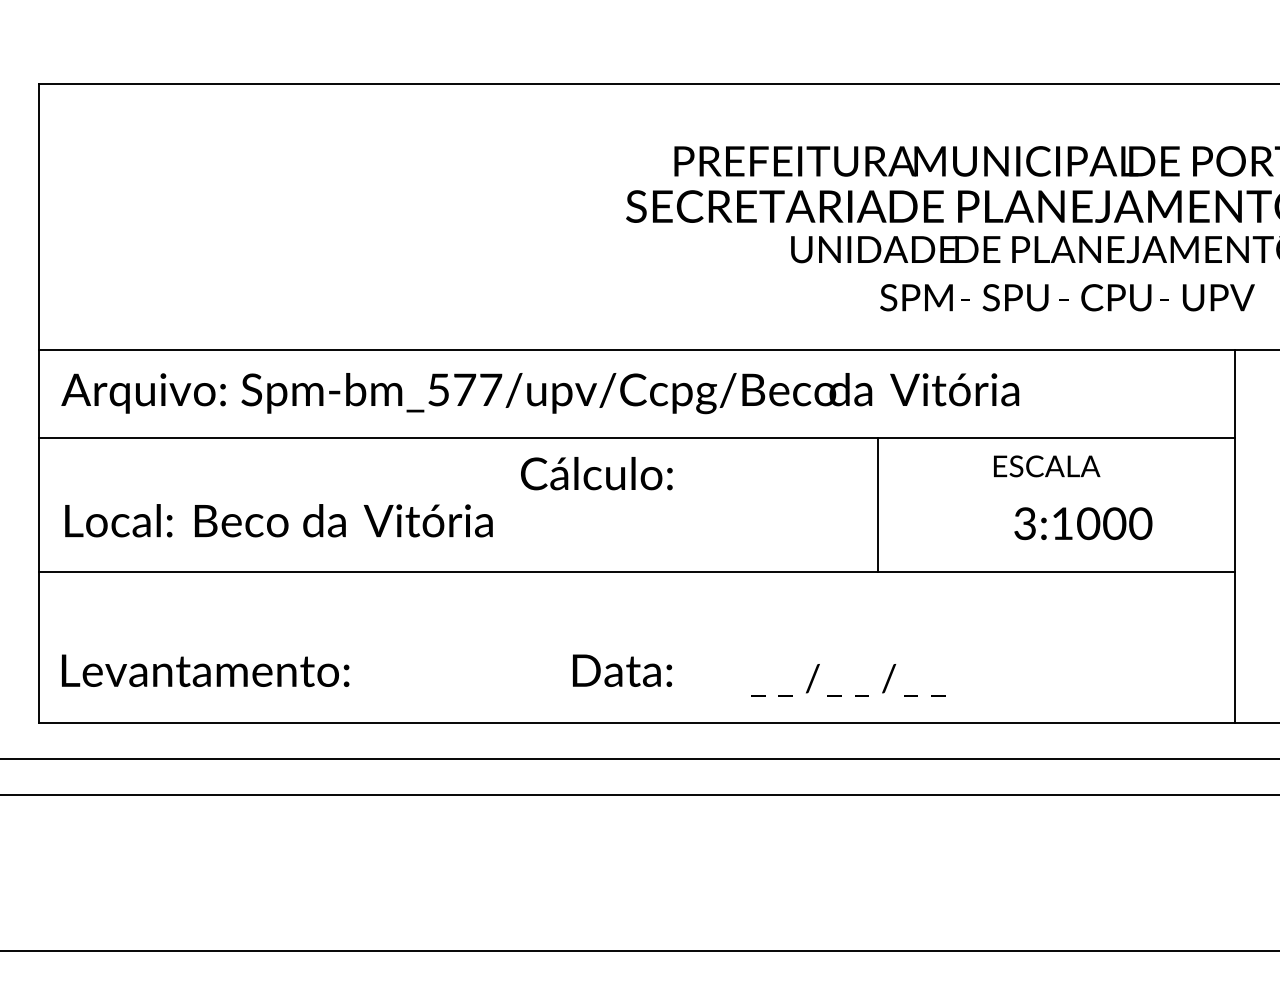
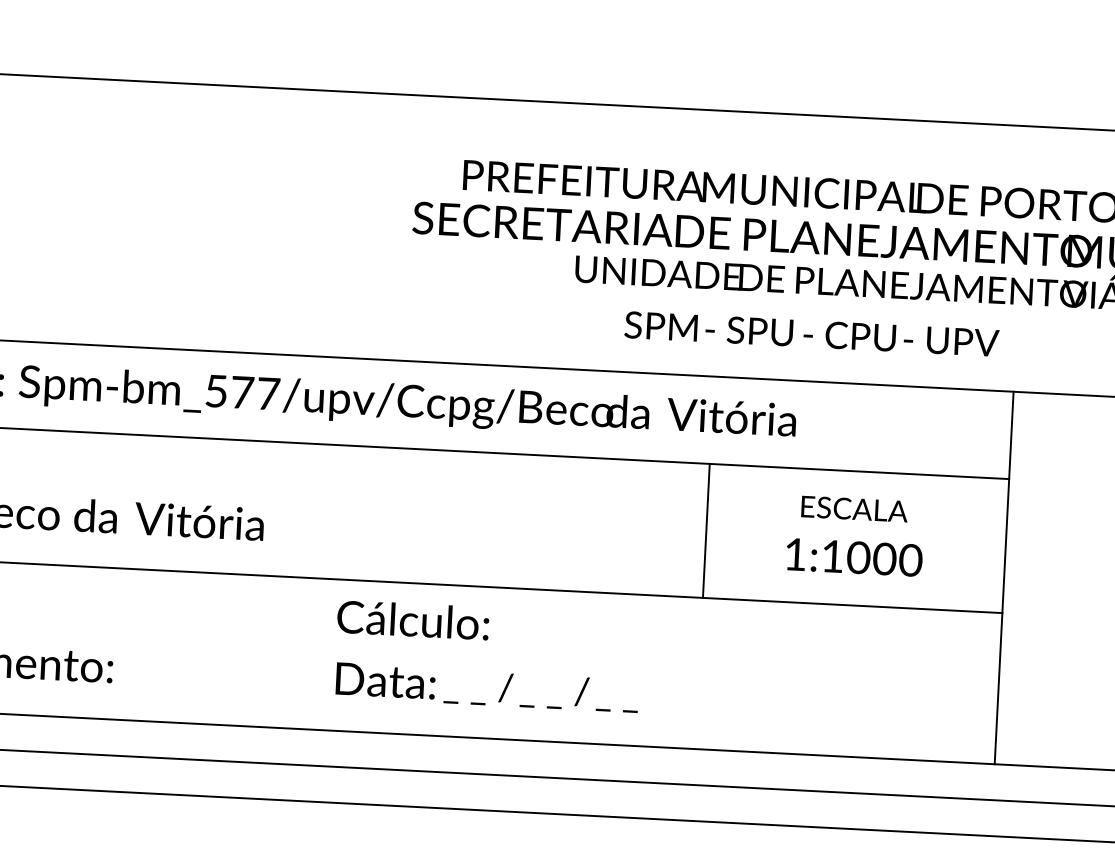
text: (1067, 297) -> (811, 333), moved
text: (1047, 466) -> (855, 509), moved
text: (596, 473) -> (412, 620), moved
line: (878, 504) -> (706, 530), moved
text: (1024, 523) -> (794, 554), 3:1000 -> 1:1000
text: (848, 680) -> (541, 691), moved

